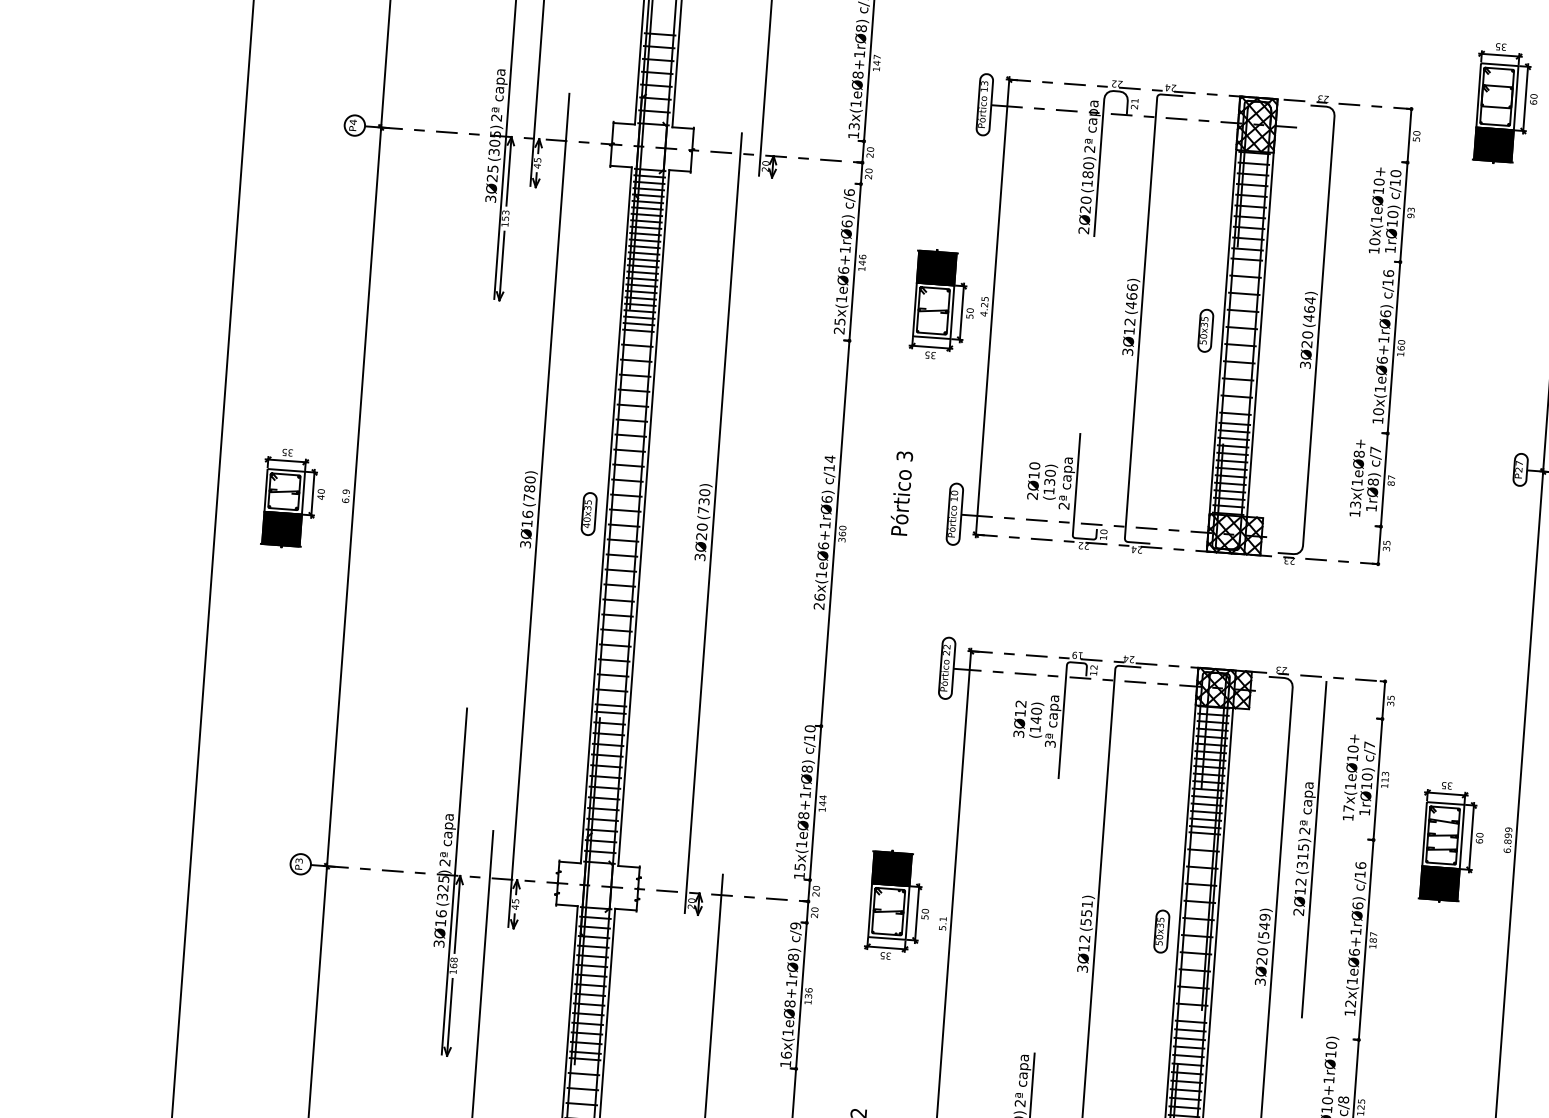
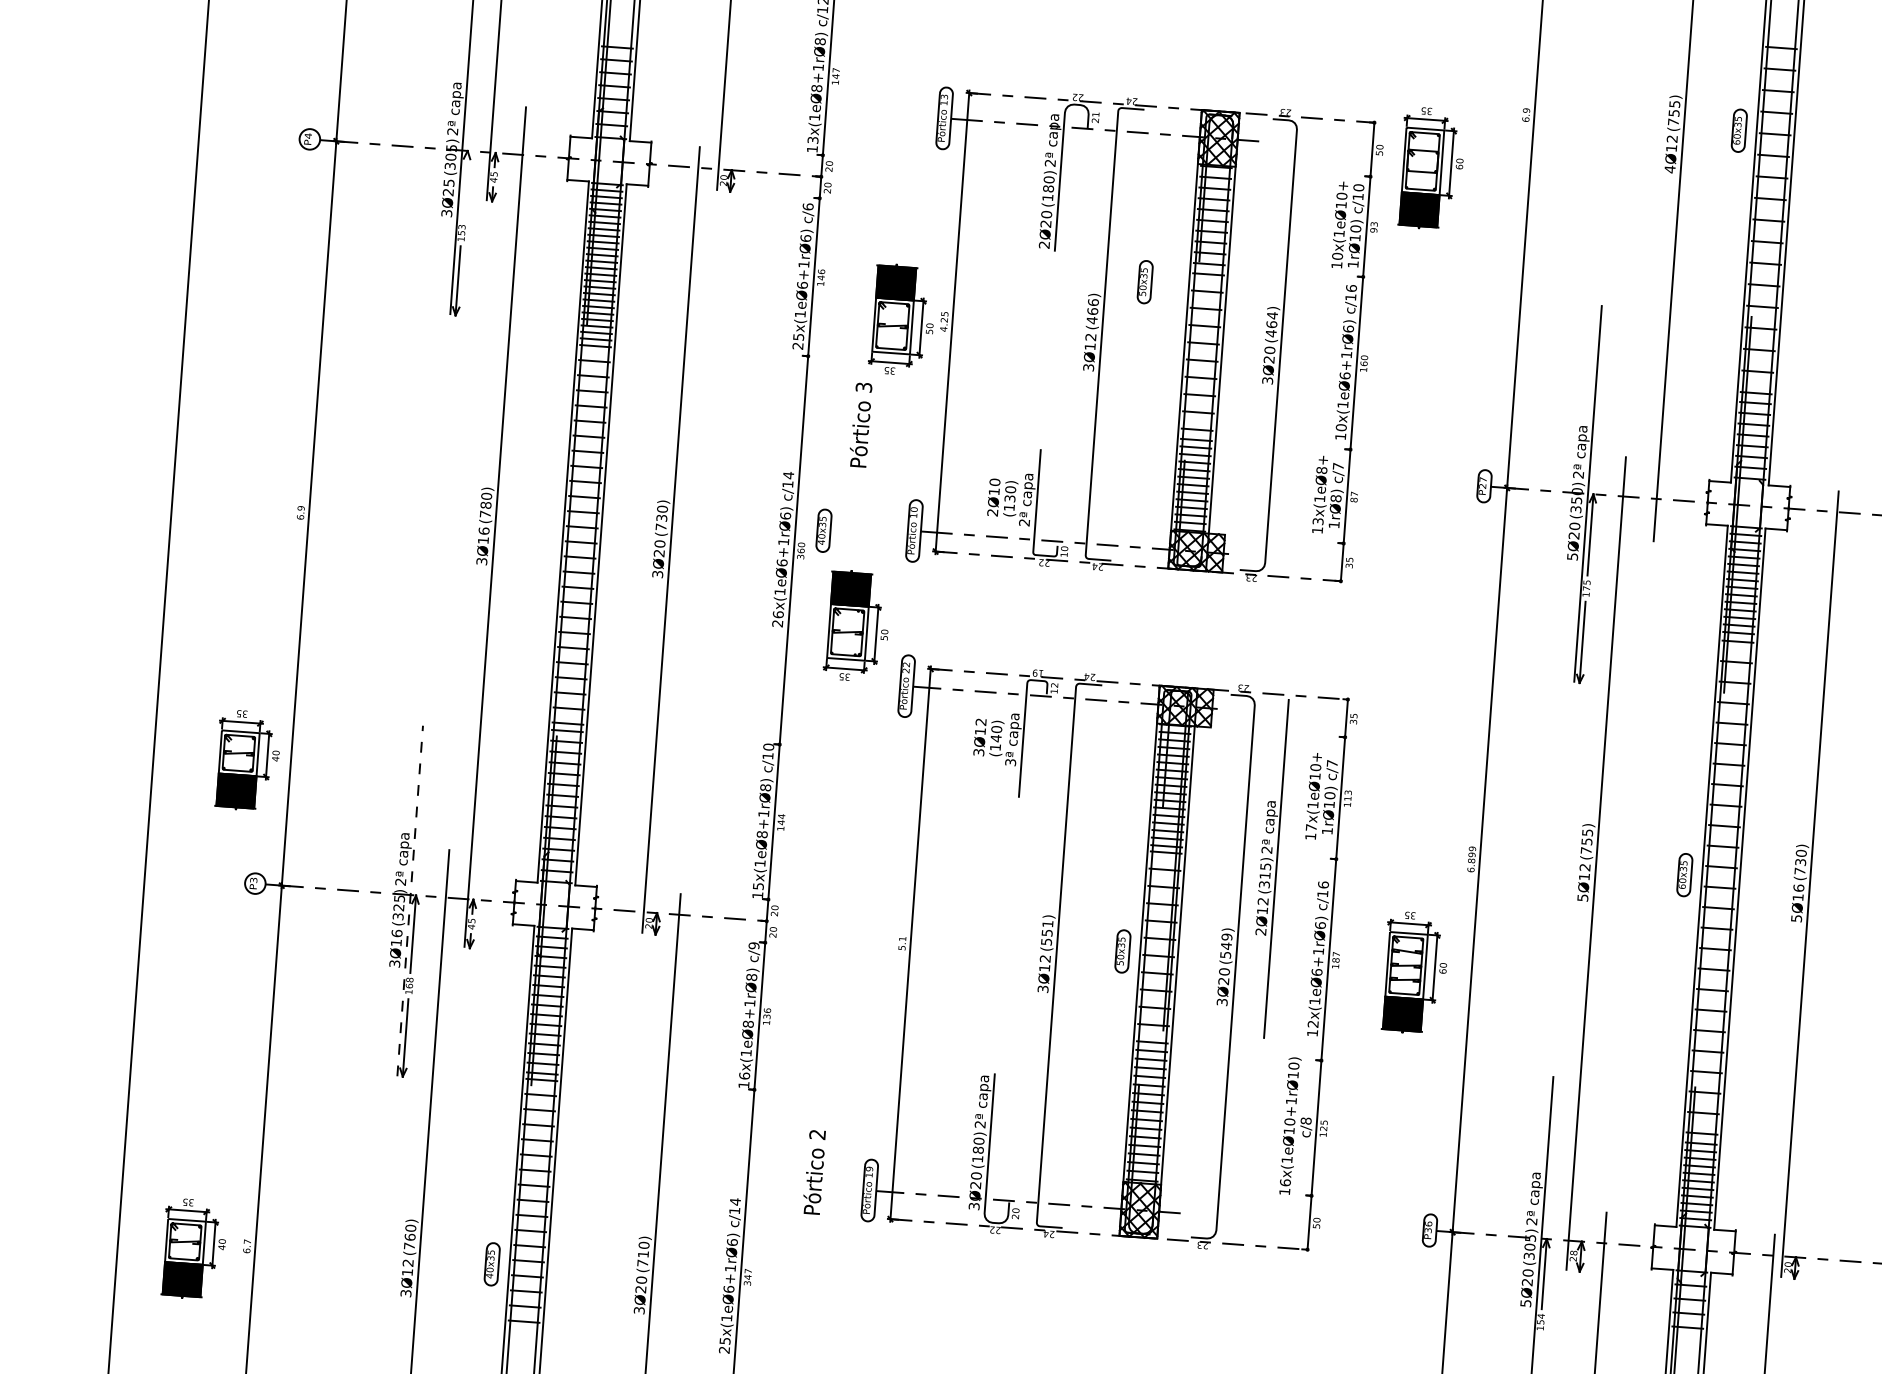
part: (1504, 103) -> (1430, 168), moved
line: (508, 171) -> (464, 185), removed
part: (1205, 331) -> (1144, 282), moved
text: (901, 492) -> (860, 424), moved
part: (291, 498) -> (246, 760), moved
part: (588, 513) -> (823, 530), moved
part: (1450, 842) -> (1413, 972), moved
line: (454, 881) -> (410, 901), solid -> dashed
part: (896, 904) -> (855, 625), moved

